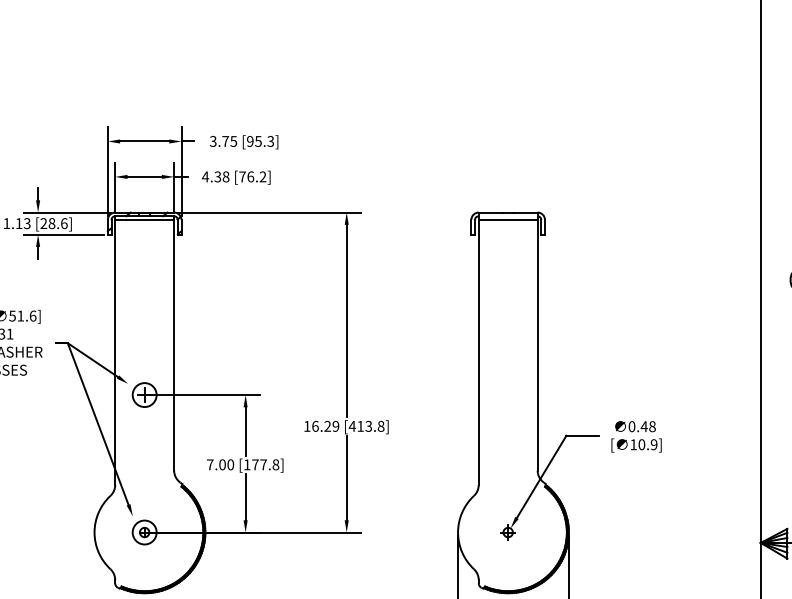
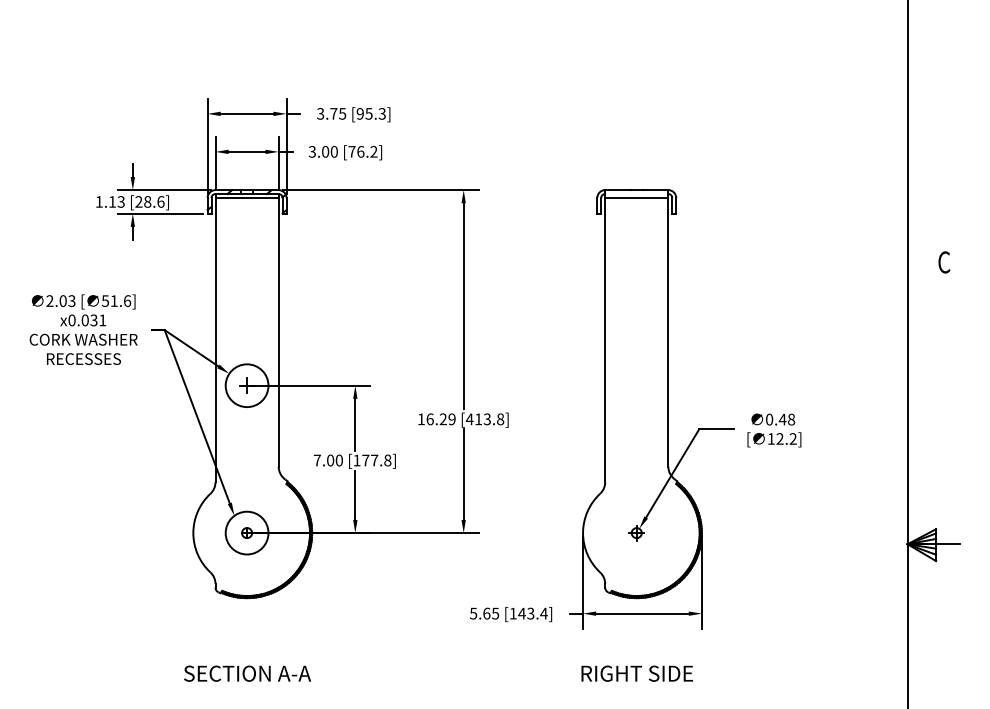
text: (215, 176) -> (322, 151), 4.38 -> 3.00
circle: (144, 394) -> (246, 385), size x1.67
text: (647, 444) -> (786, 438), 10.9] -> 12.2]
circle: (144, 531) -> (246, 532), size x1.67

